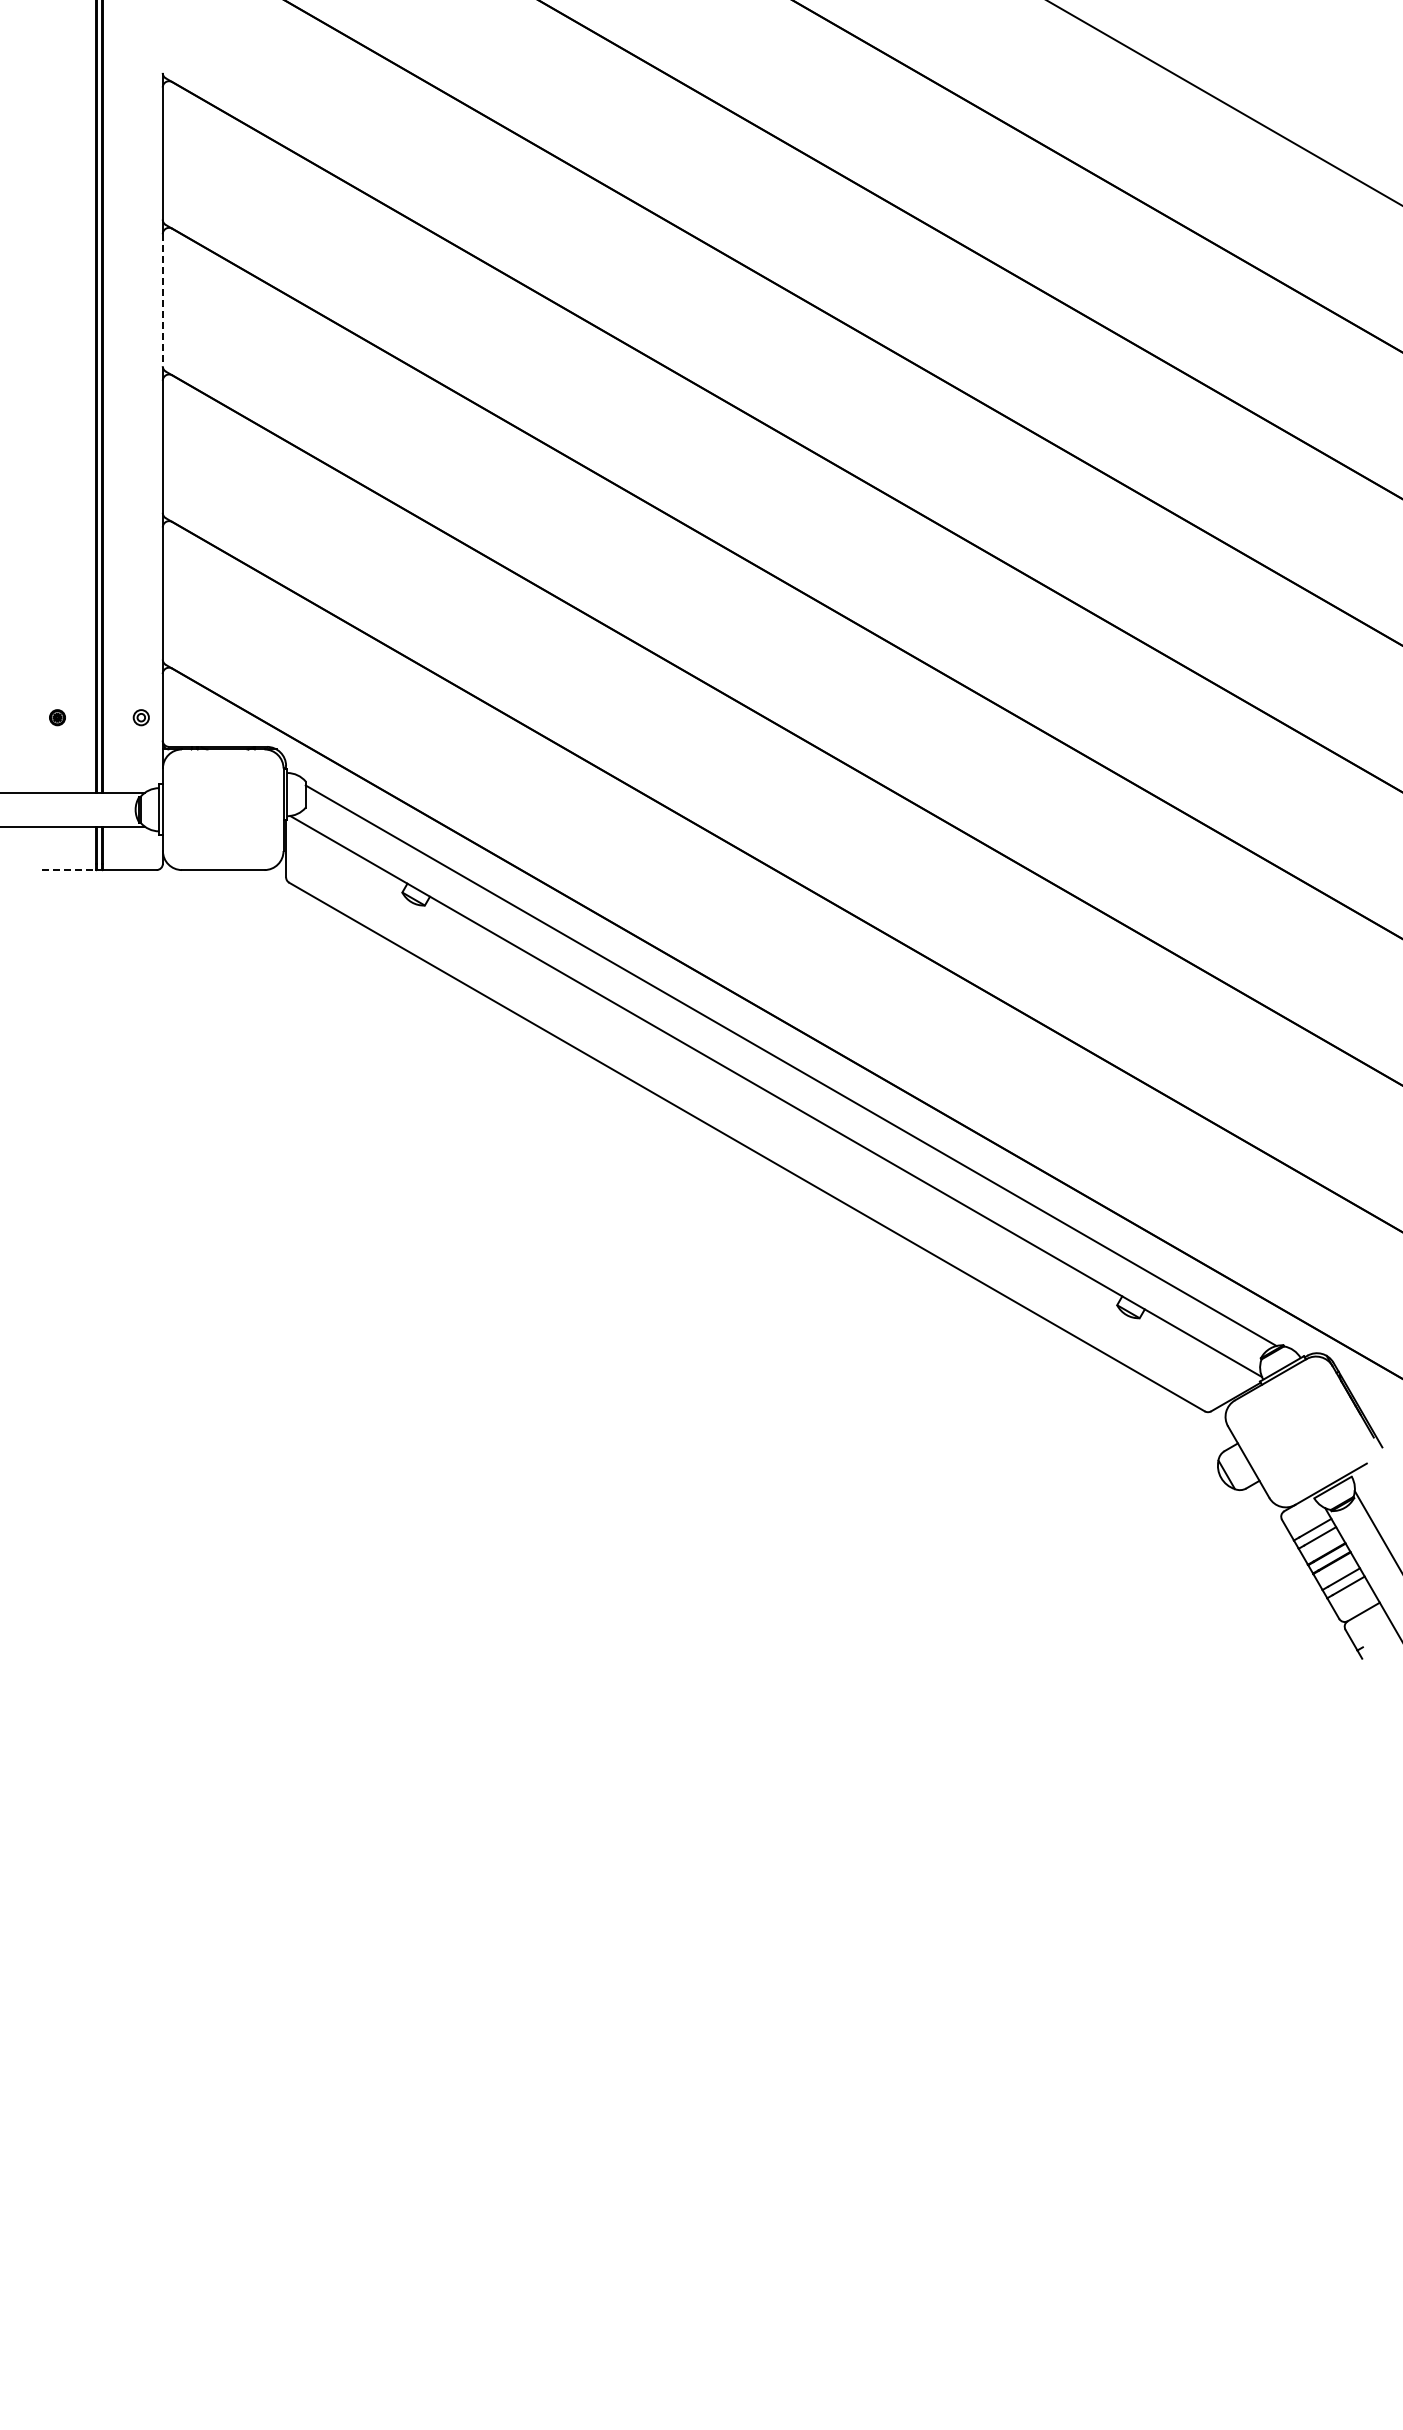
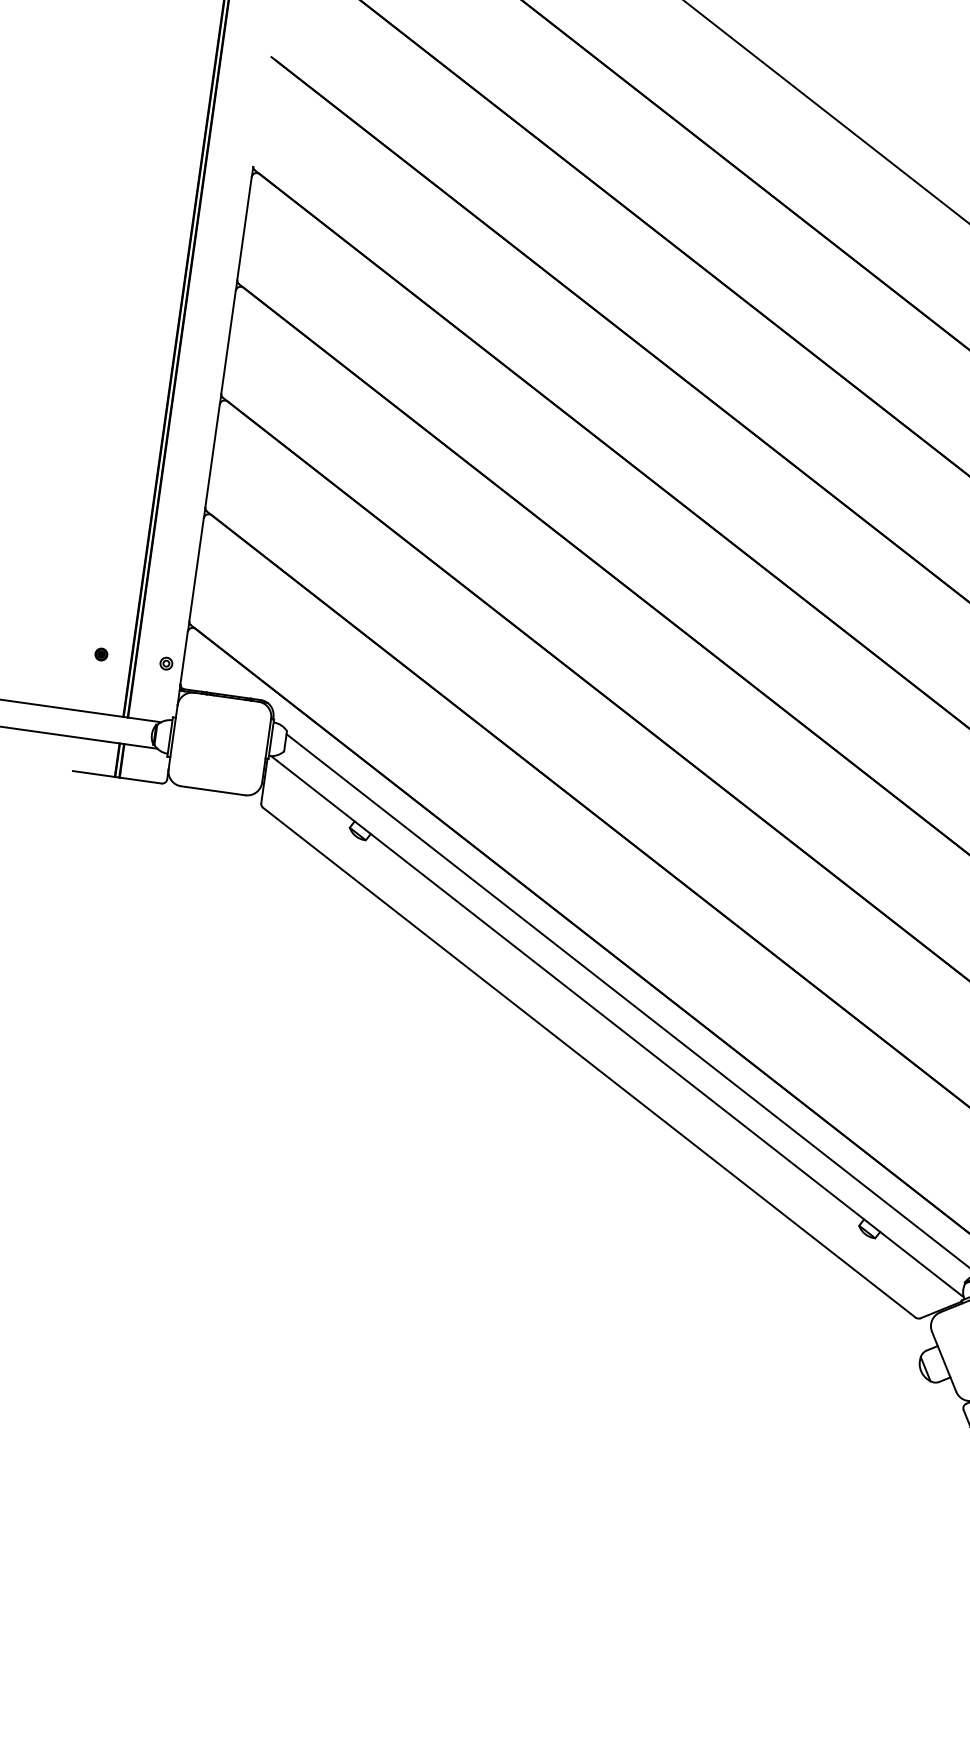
line: (162, 300) -> (228, 342), dashed -> solid
line: (69, 870) -> (94, 774), dashed -> solid

